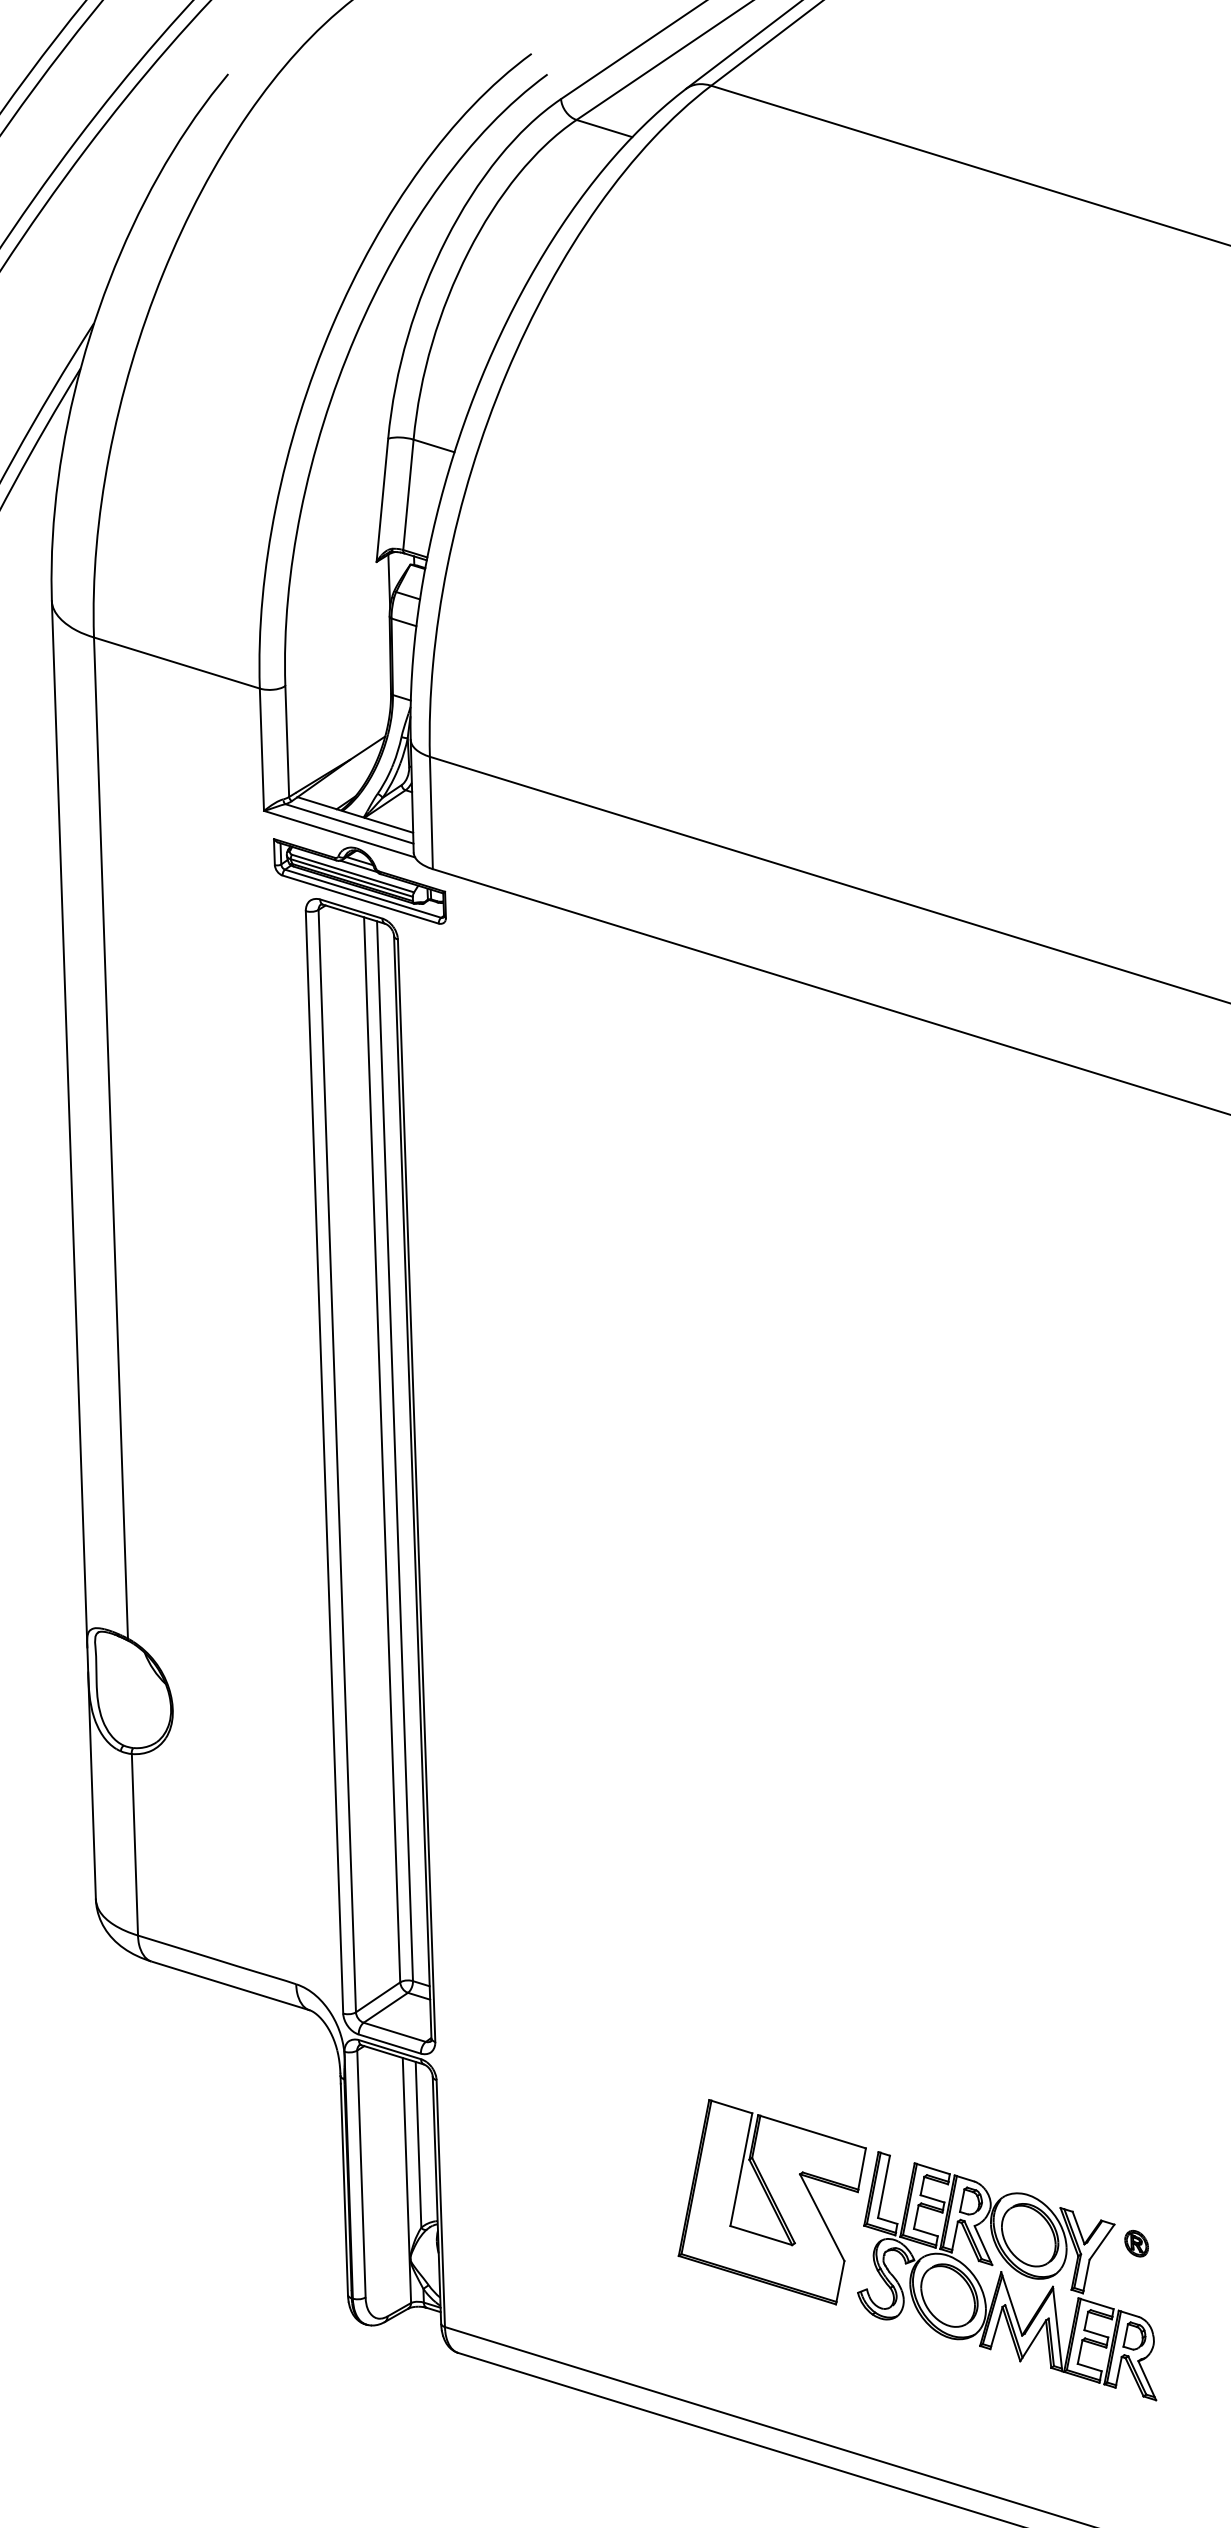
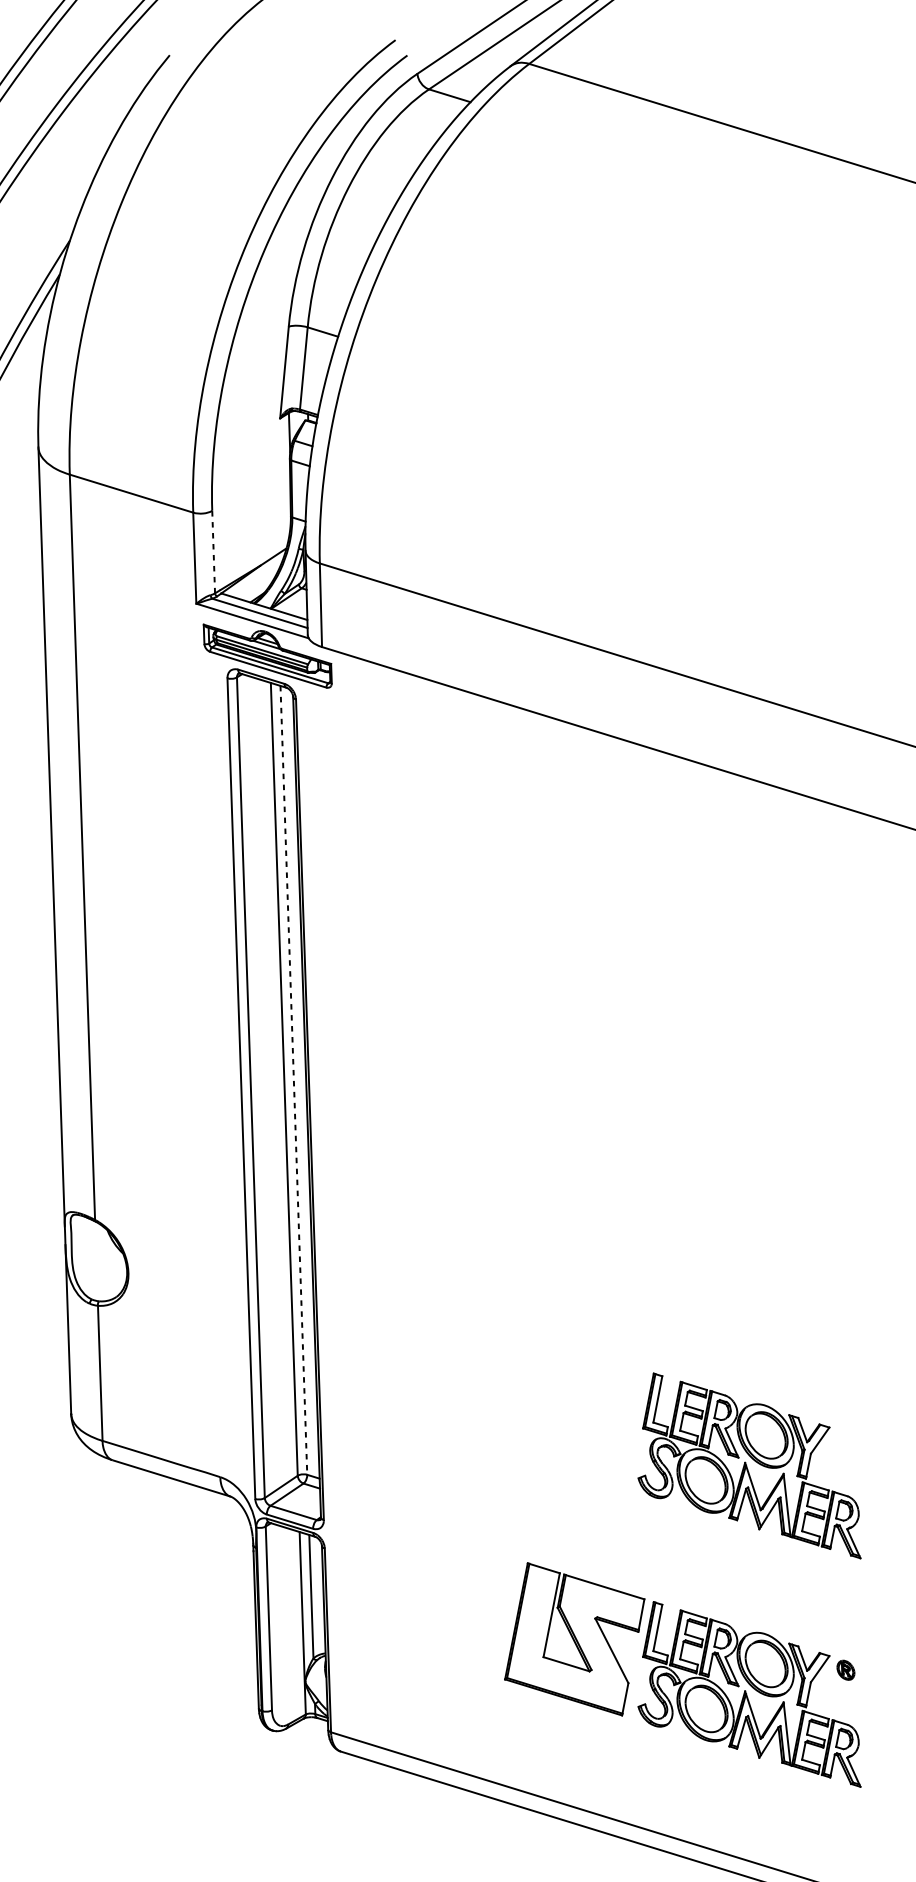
line: (287, 741) -> (213, 552), solid -> dashed
line: (395, 1451) -> (294, 1080), solid -> dashed
part: (1007, 1969) -> (749, 1466), added

